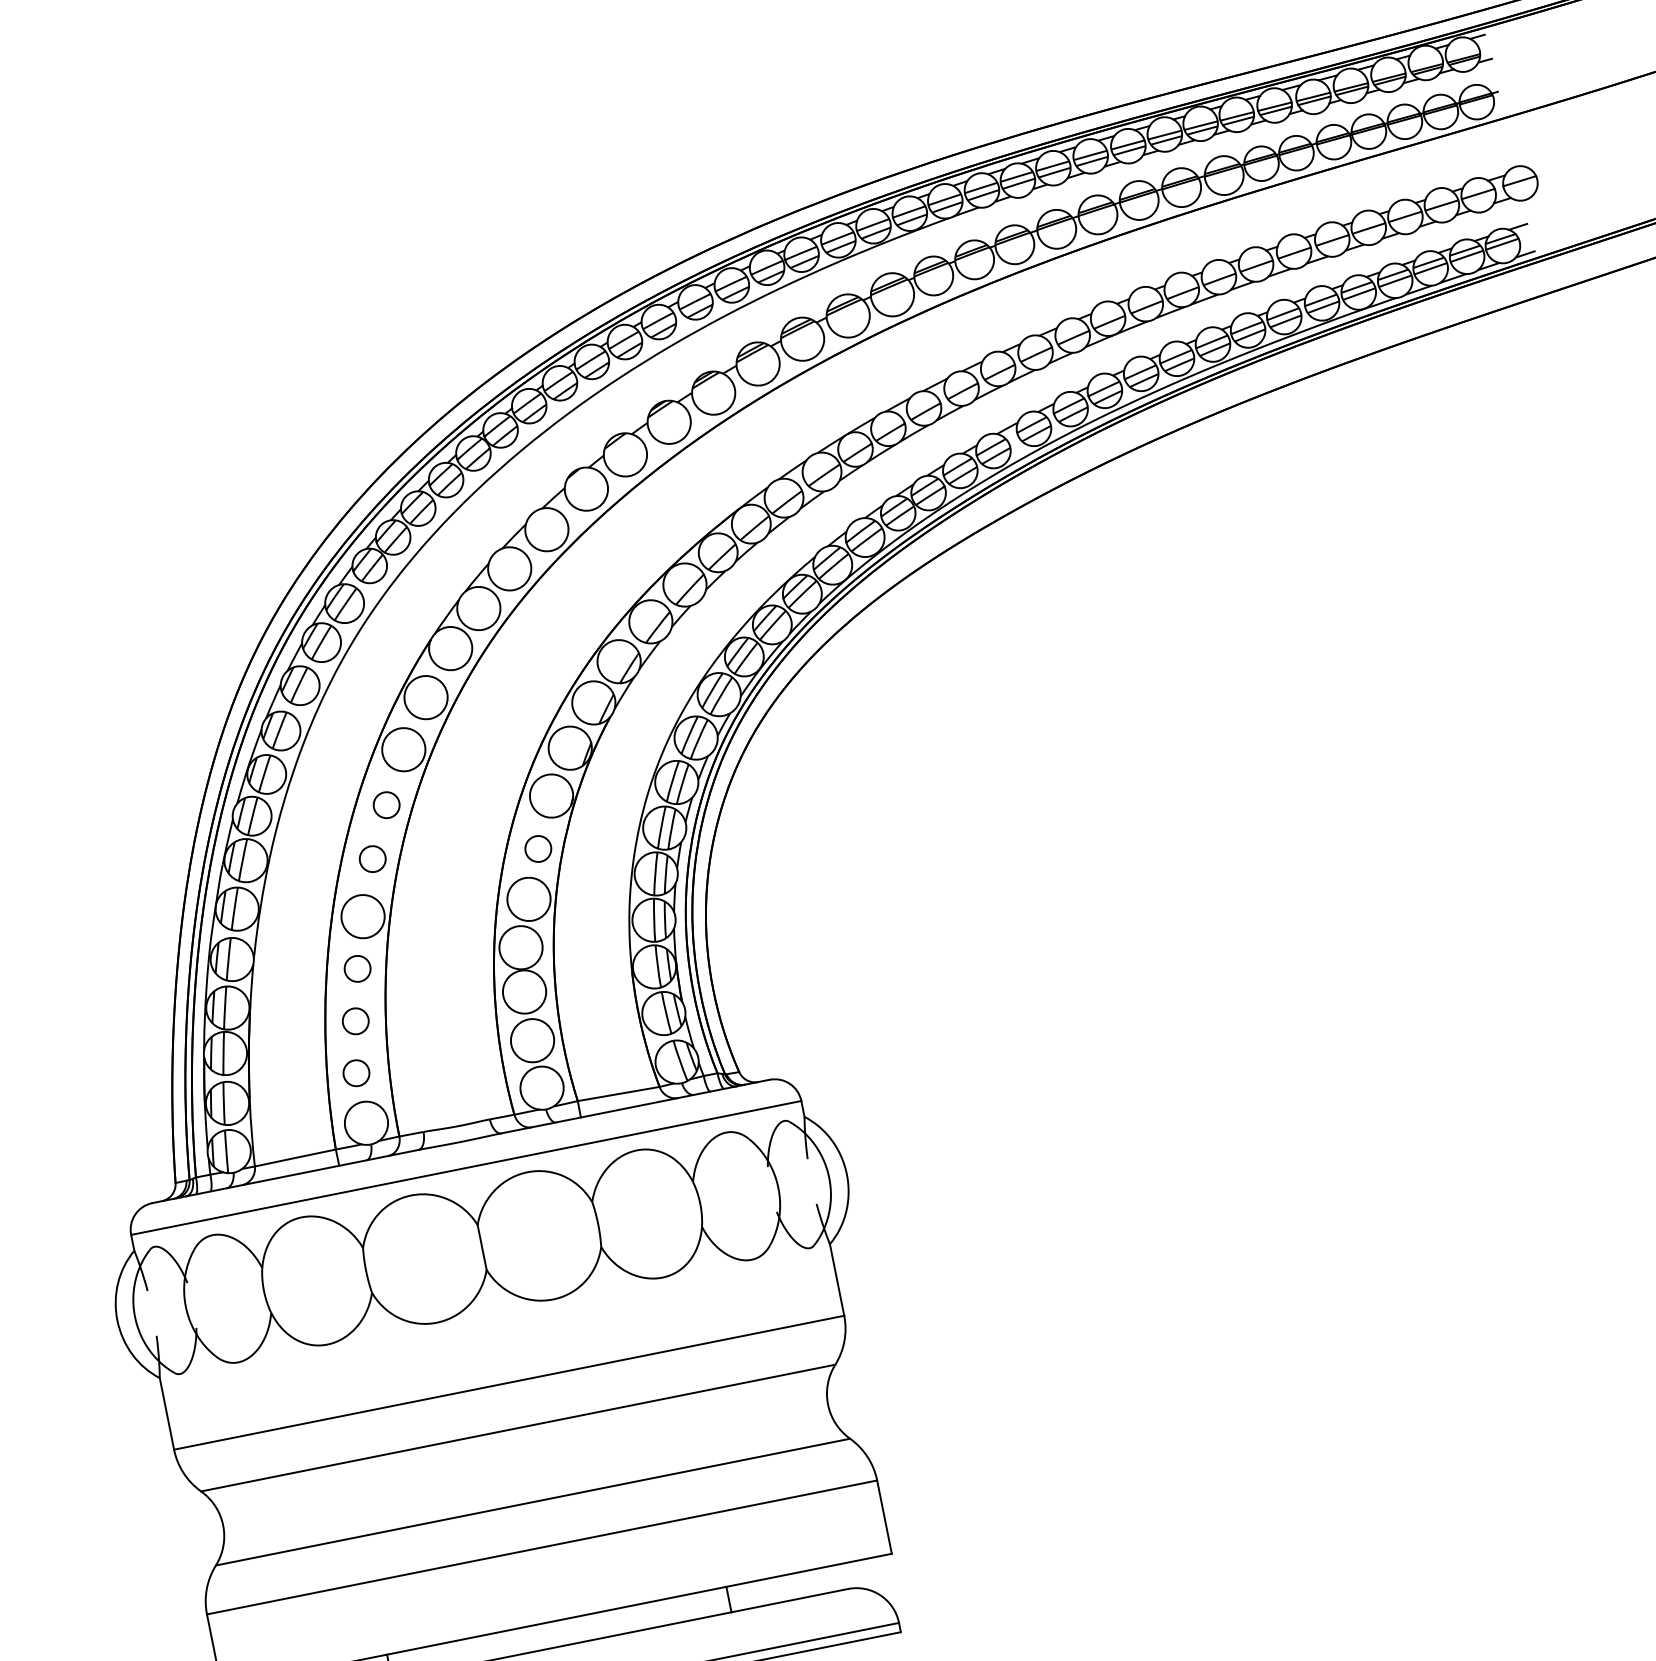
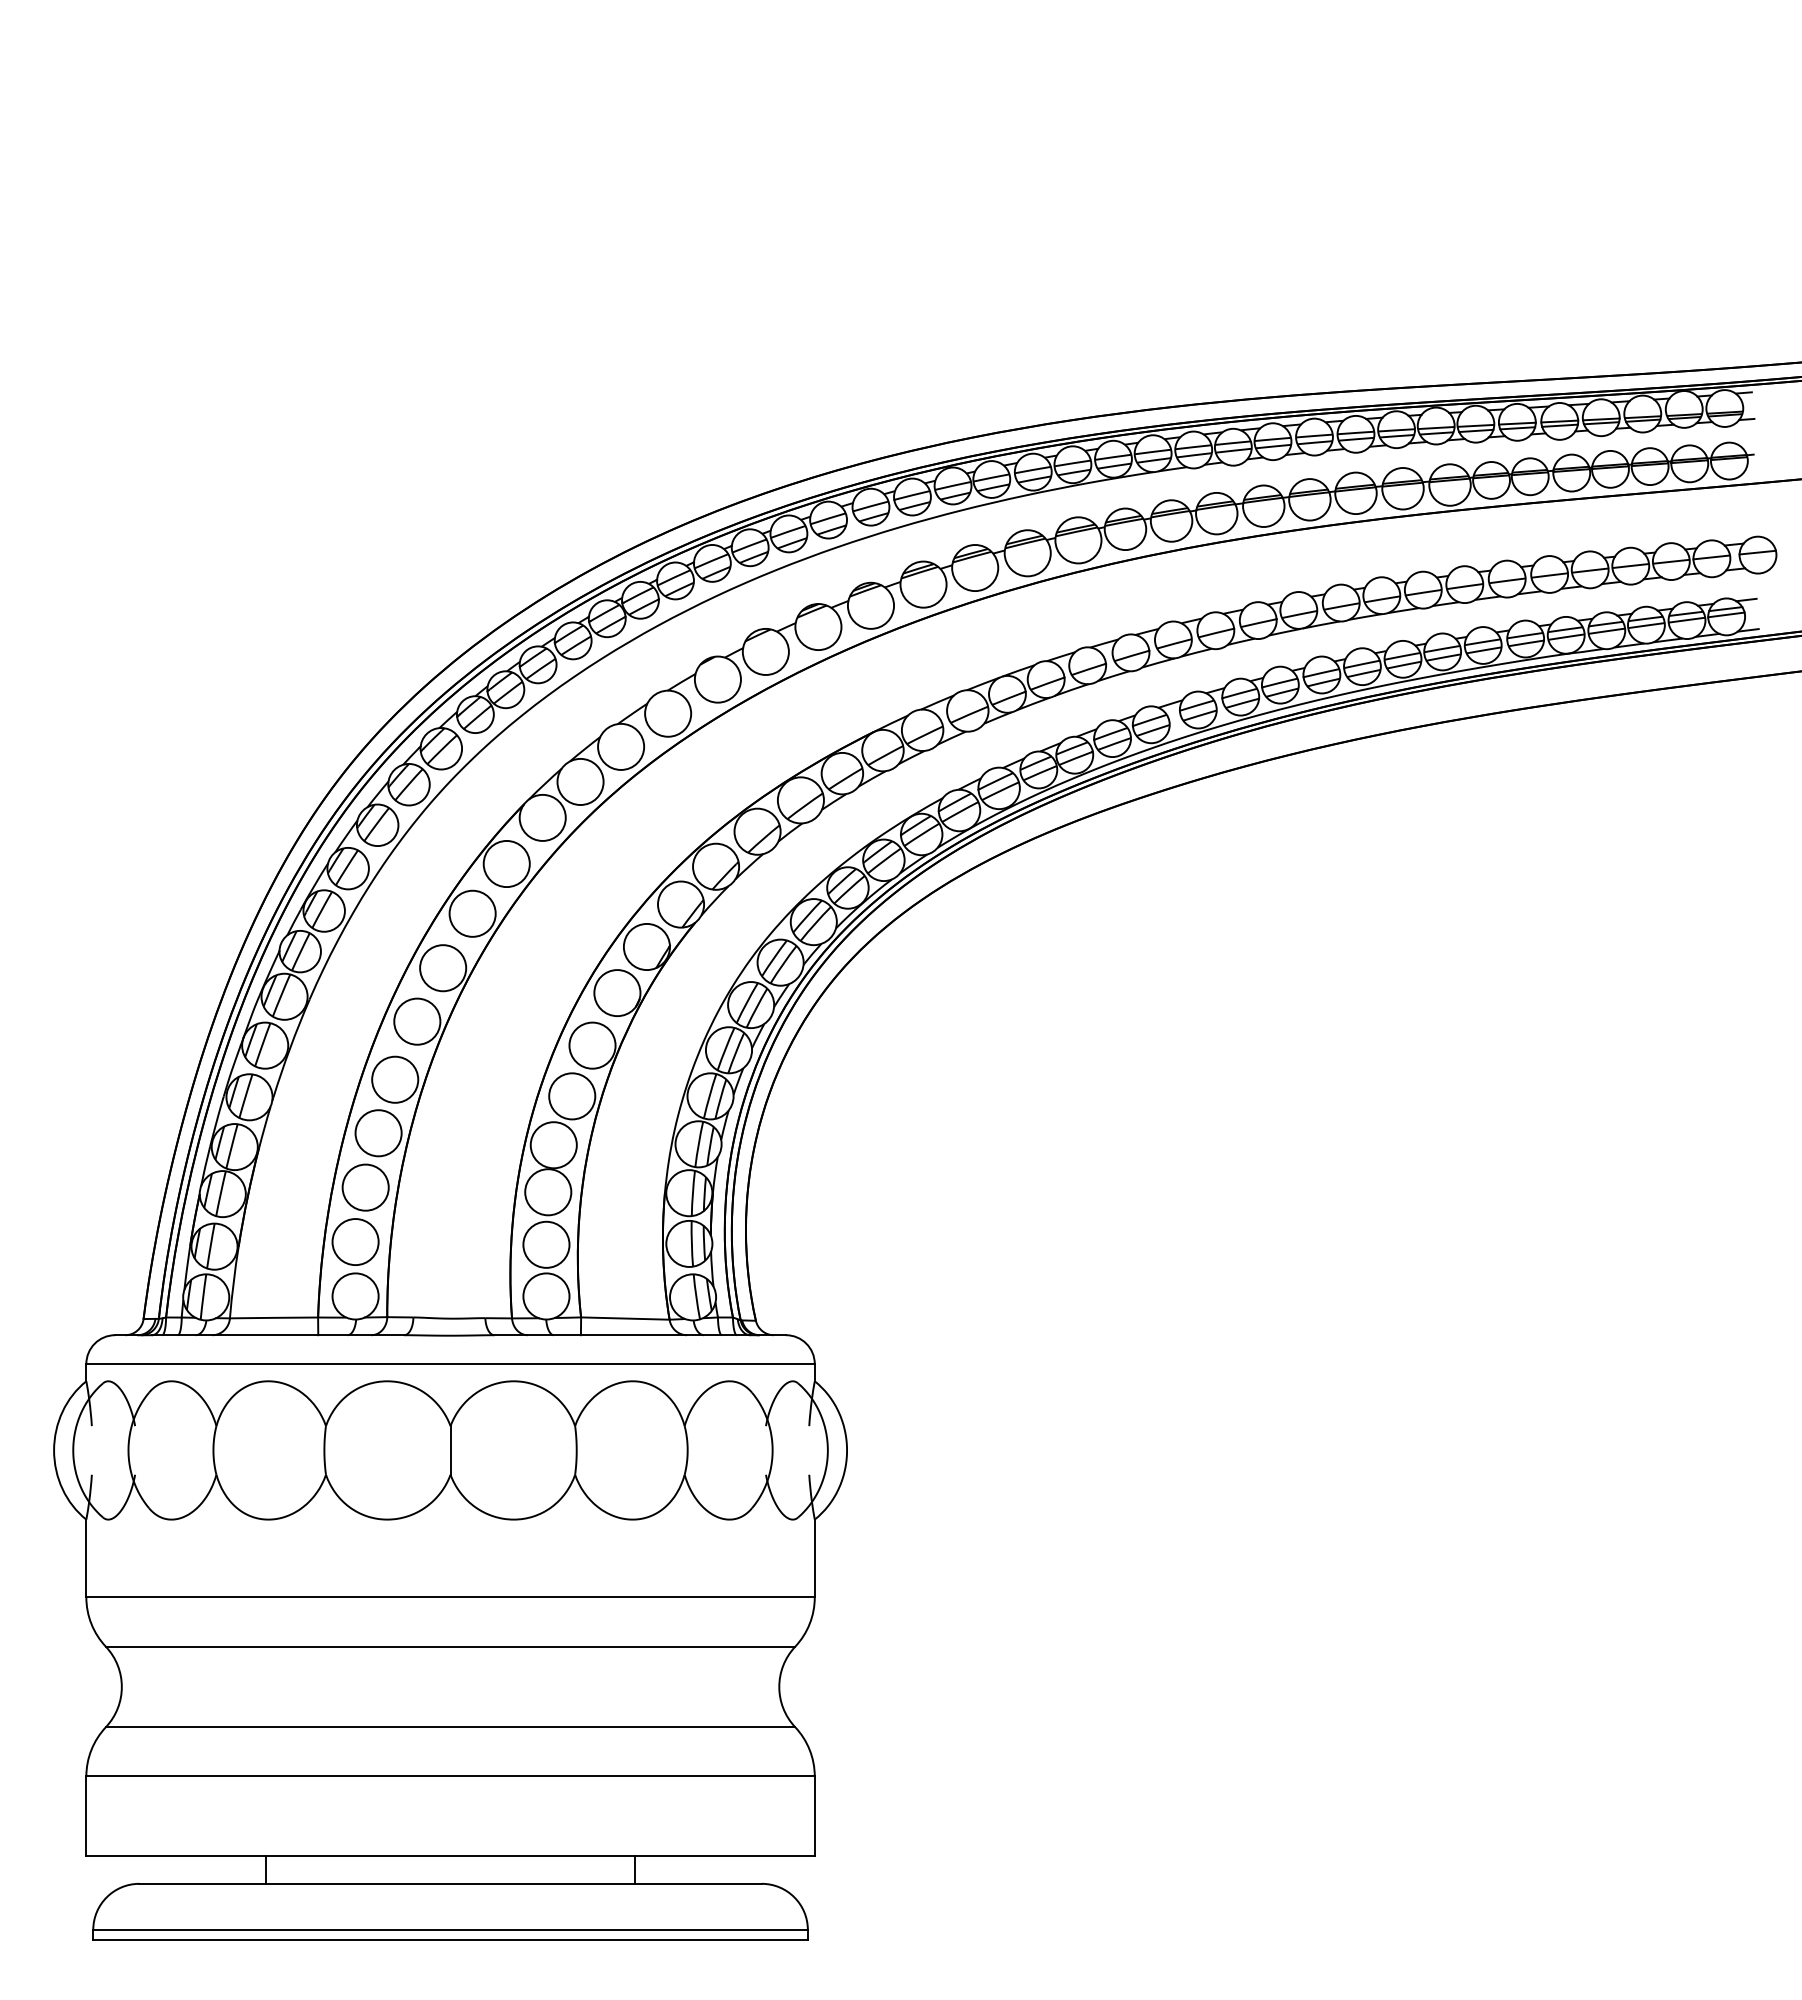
circle: (387, 805) -> (443, 968), size x1.67
circle: (538, 848) -> (592, 1045), size x1.67
circle: (372, 858) -> (417, 1021), size x1.67
circle: (357, 969) -> (378, 1133), size x1.67
circle: (355, 1021) -> (365, 1187), size x1.67
circle: (356, 1073) -> (355, 1242), size x1.67

